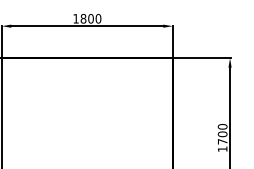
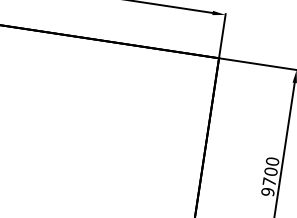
text: (222, 149) -> (267, 192), 1700 -> 9700

